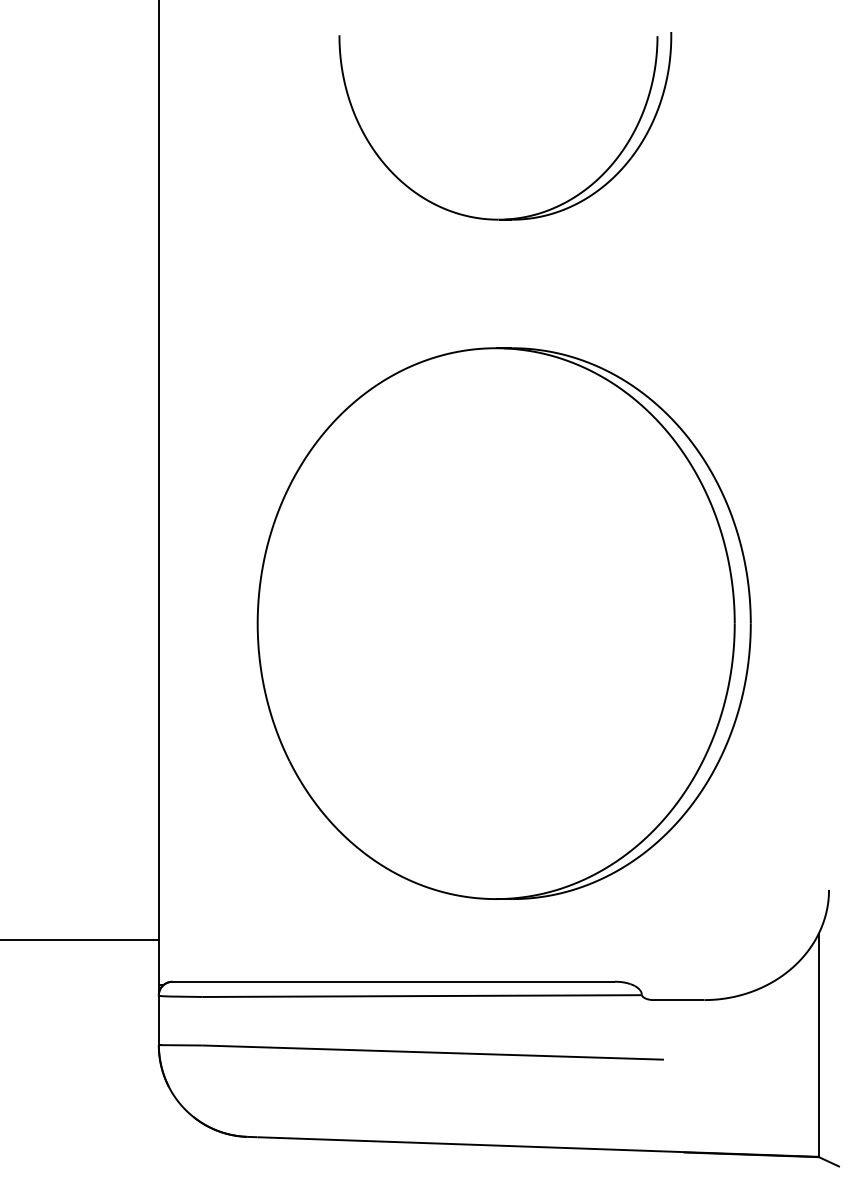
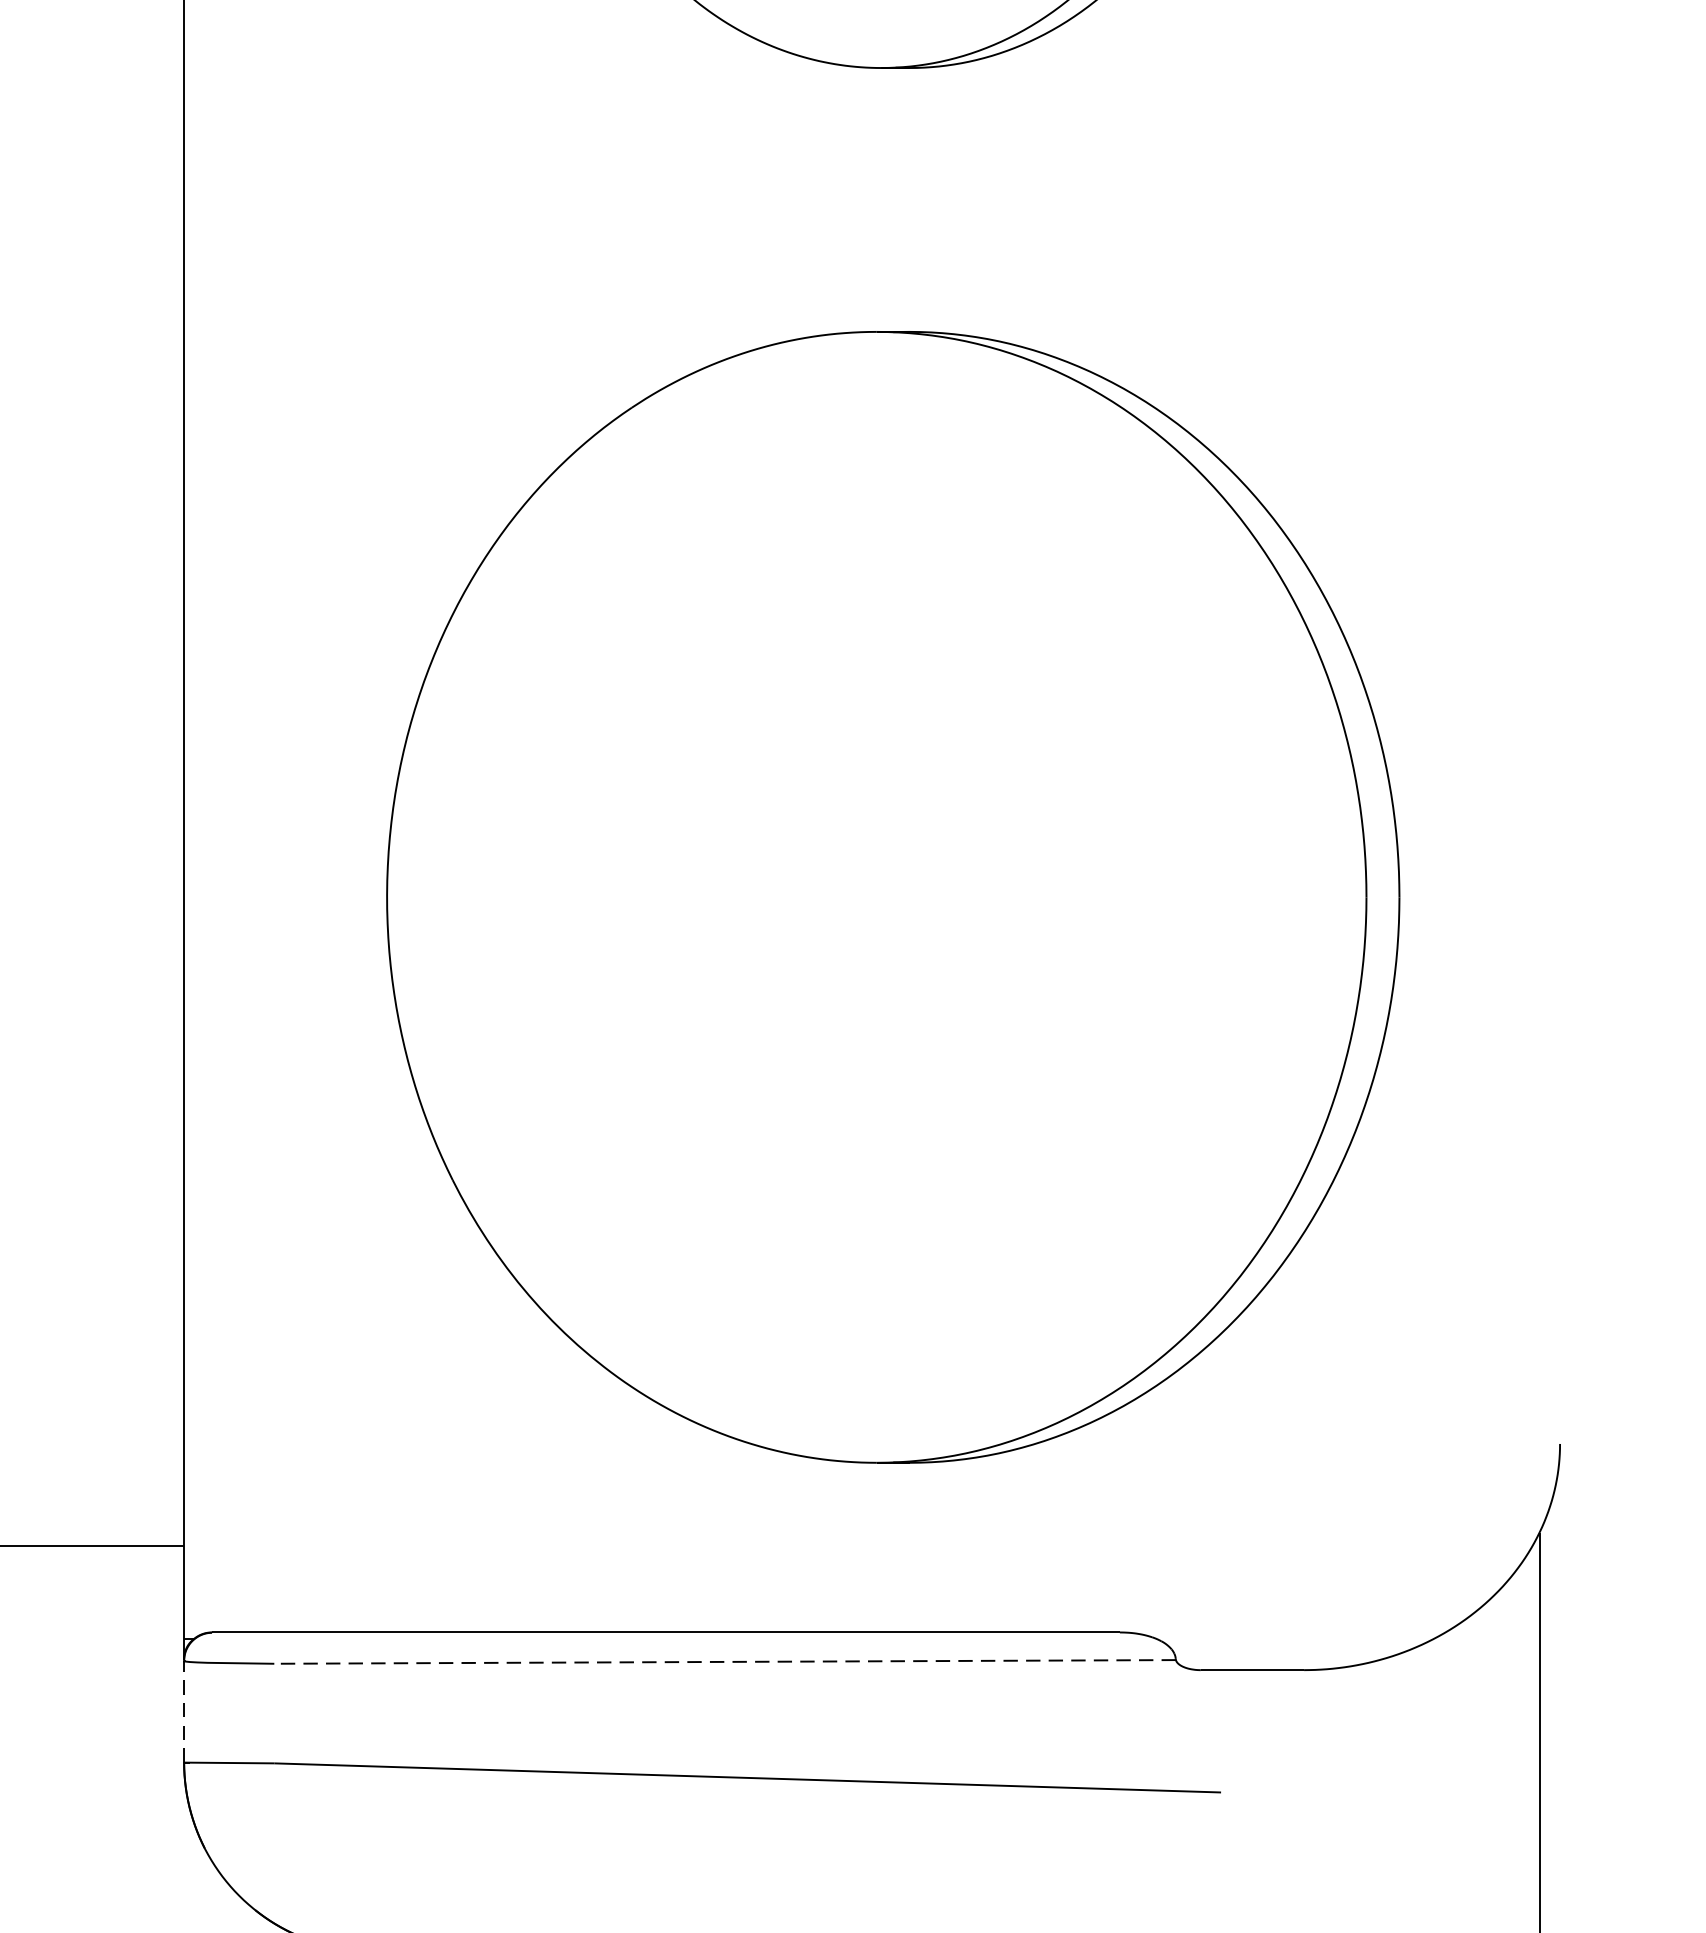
line: (422, 996) -> (725, 1662), solid -> dashed
line: (158, 1020) -> (183, 1712), solid -> dashed

